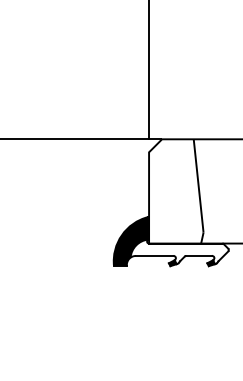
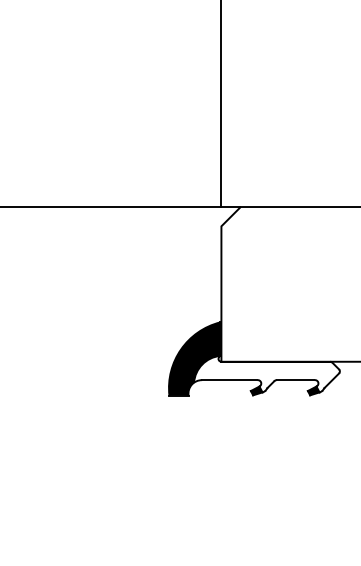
hatch: (198, 191) -> (294, 284), removed

